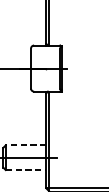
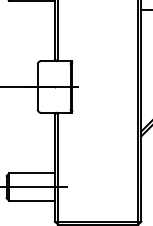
line: (26, 145) -> (32, 173), dashed -> solid
line: (26, 169) -> (32, 200), dashed -> solid

